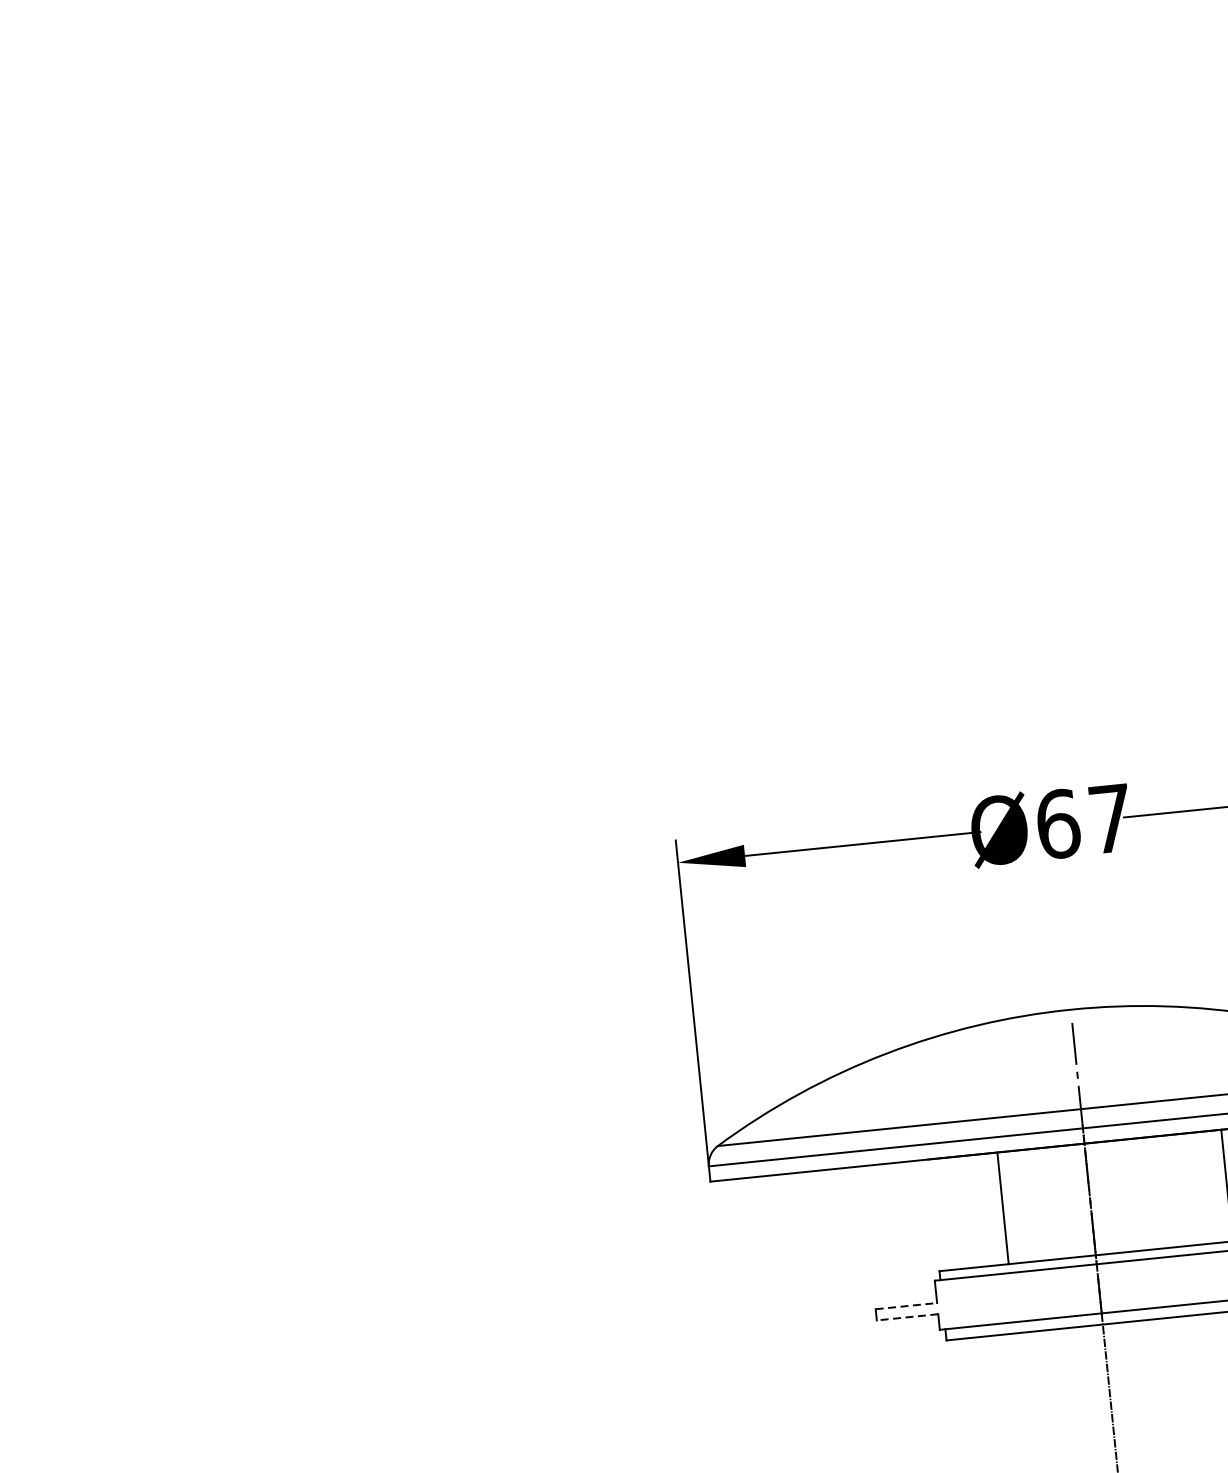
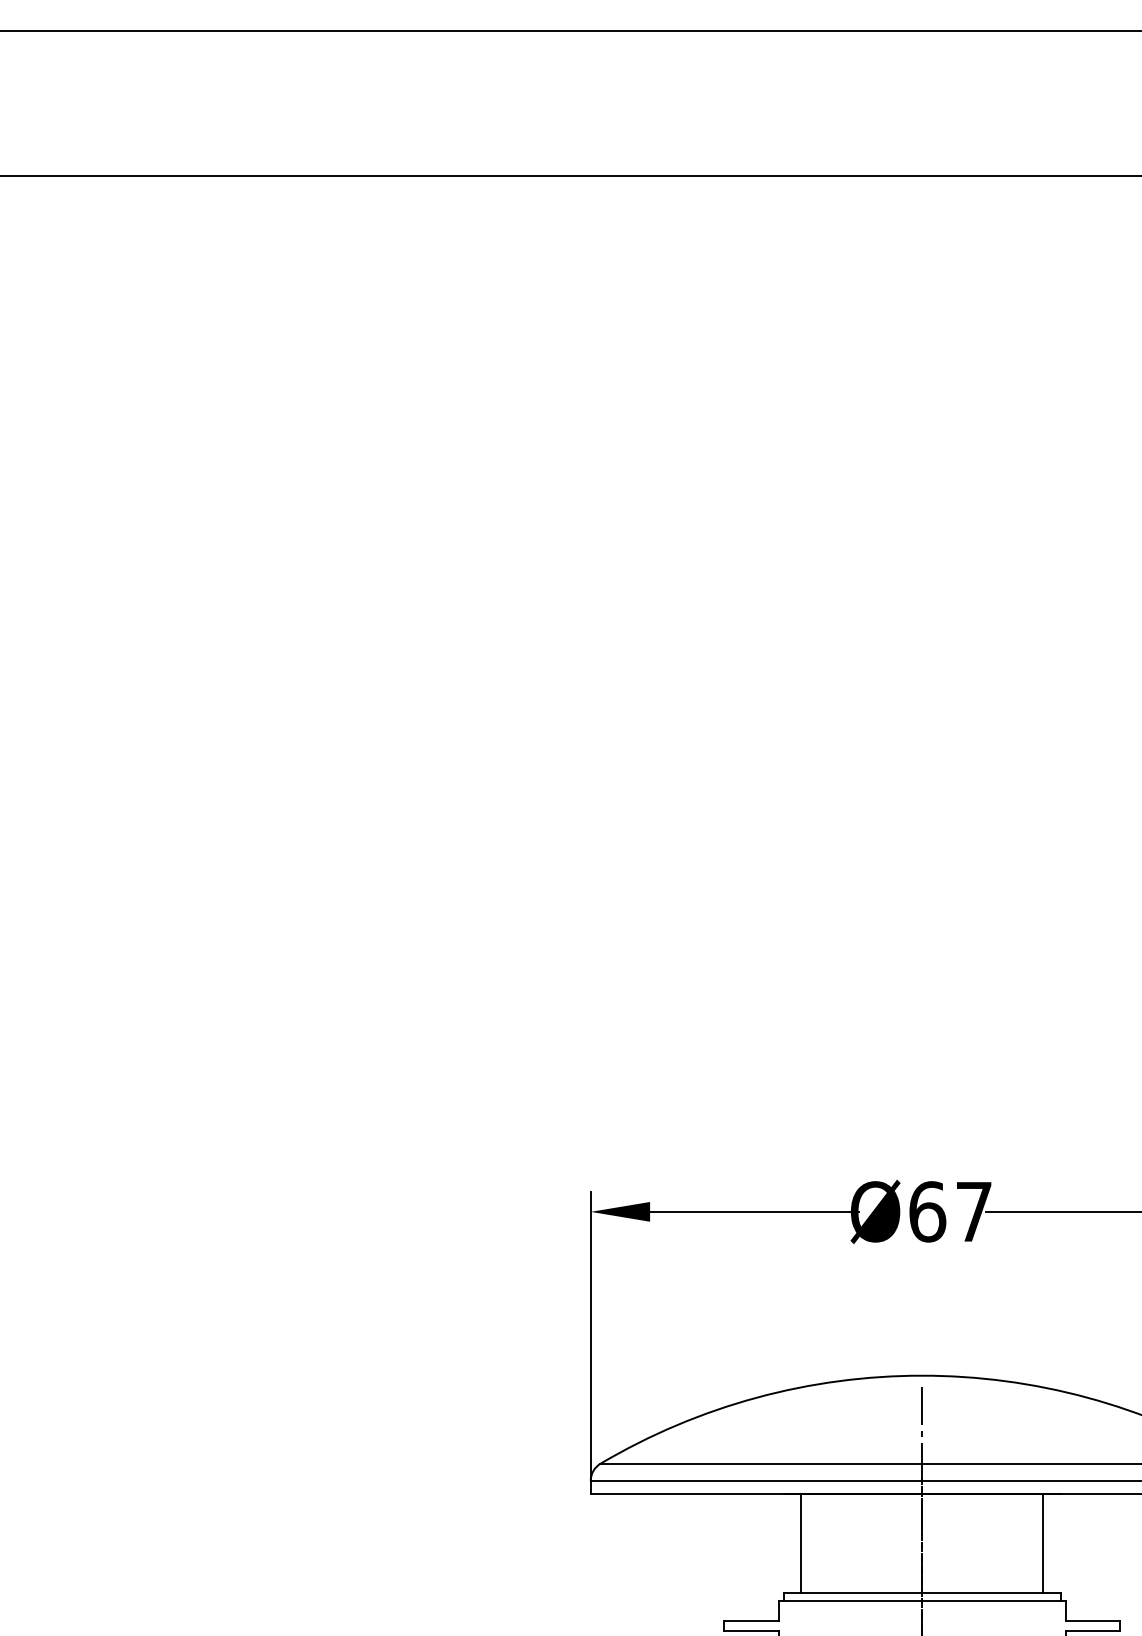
line: (1002, 1207) -> (800, 1543), moved
line: (906, 1306) -> (751, 1621), dashed -> solid
line: (907, 1316) -> (751, 1630), dashed -> solid

